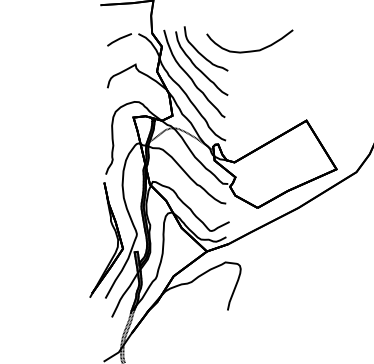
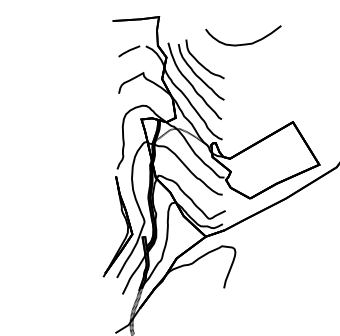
part: (249, 50) -> (243, 43), moved

